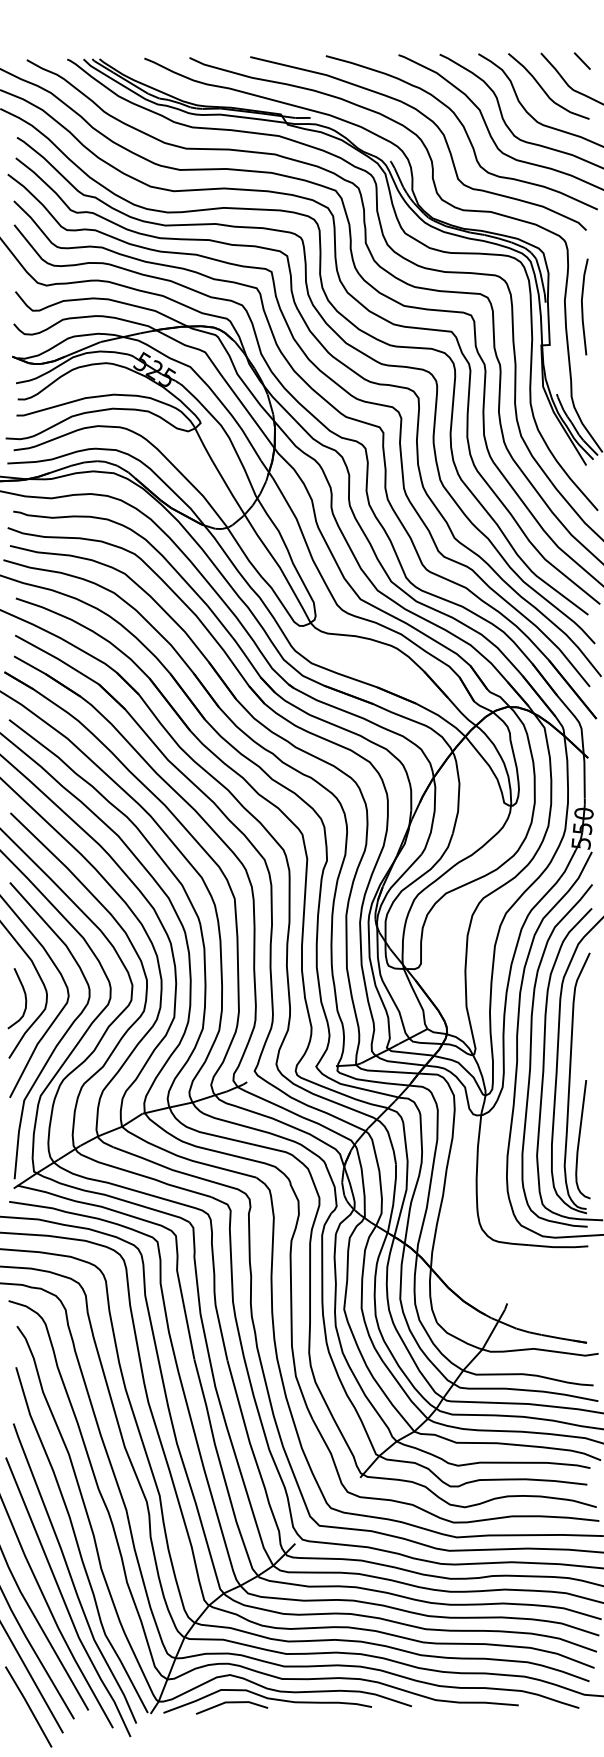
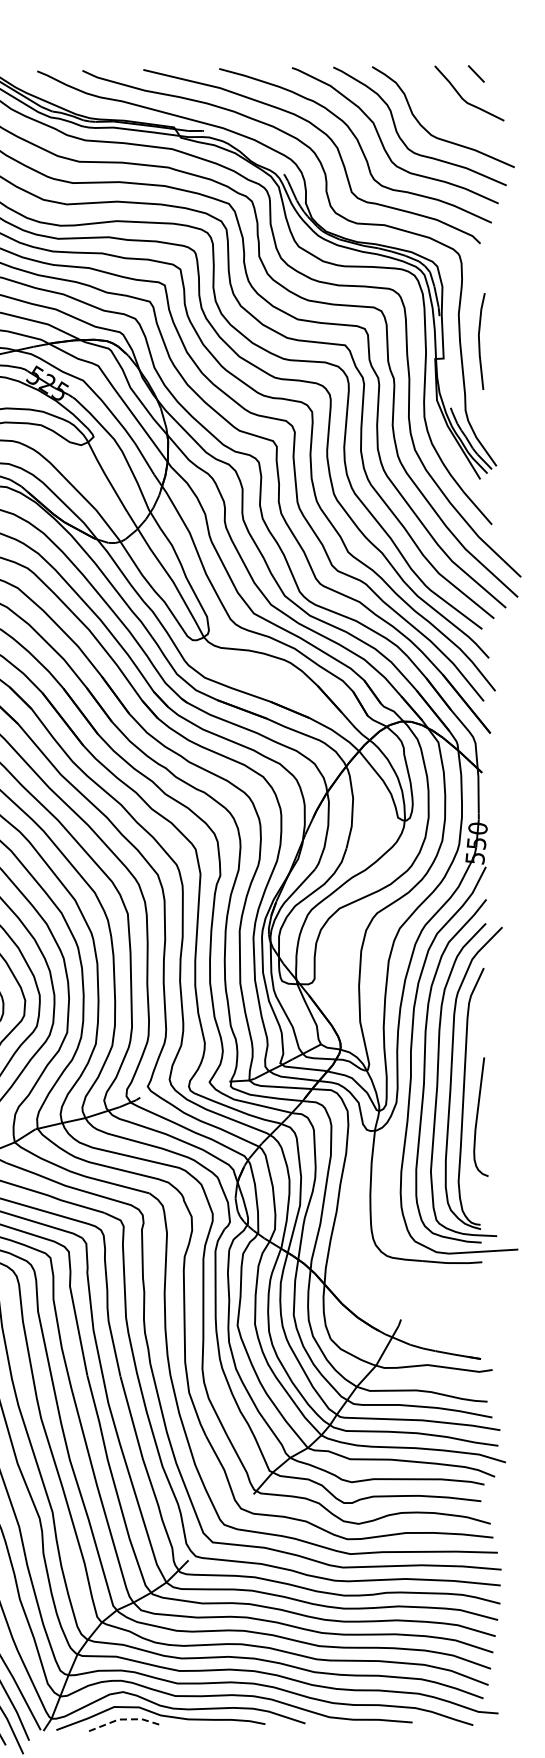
curve: (544, 89) -> (438, 102), removed
line: (583, 307) -> (480, 342), moved
curve: (580, 1138) -> (478, 1116), moved
line: (232, 1702) -> (125, 1719), solid -> dashed

